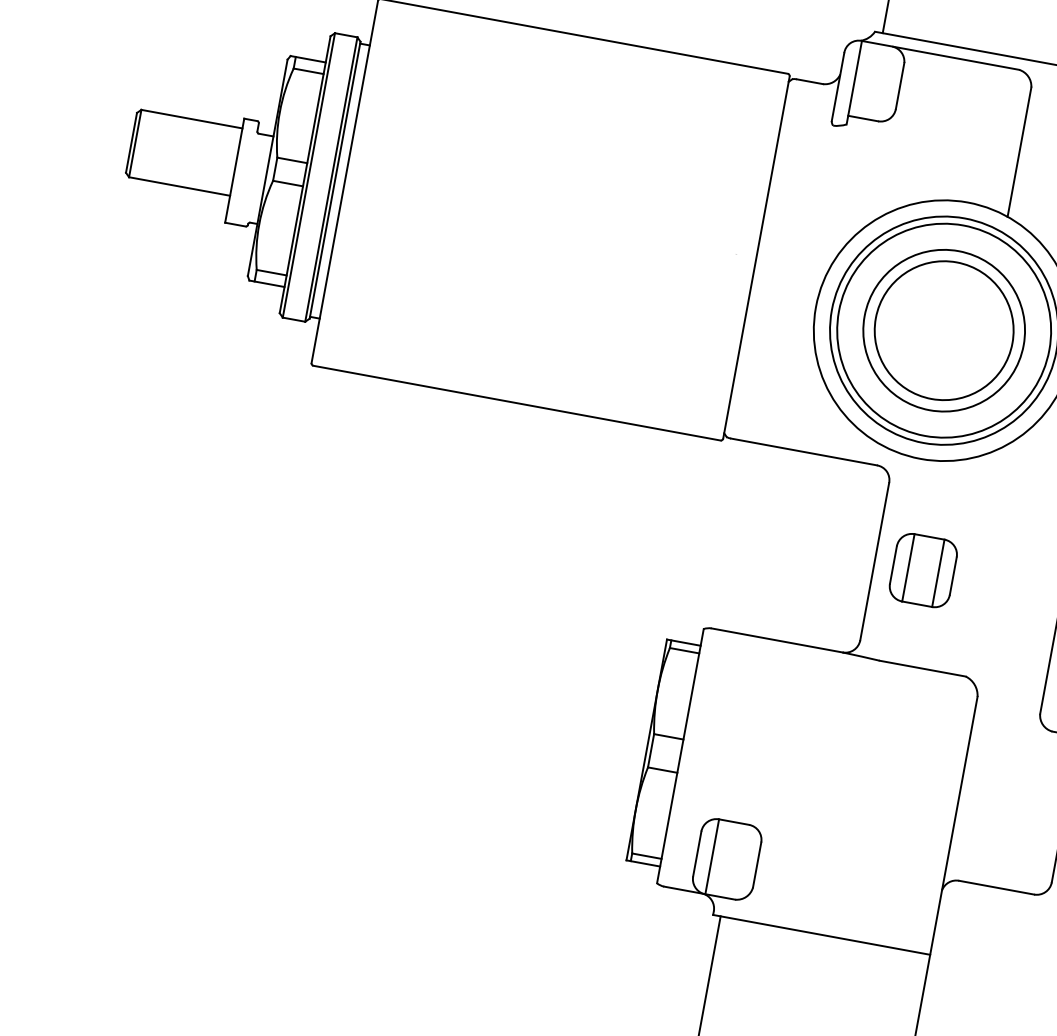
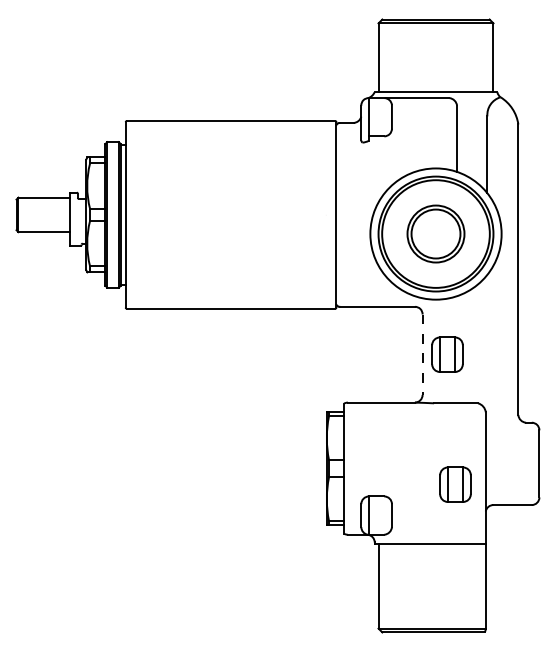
part: (943, 329) -> (435, 233), size x0.7
line: (874, 563) -> (422, 355), solid -> dashed
part: (892, 827) -> (455, 484), added

